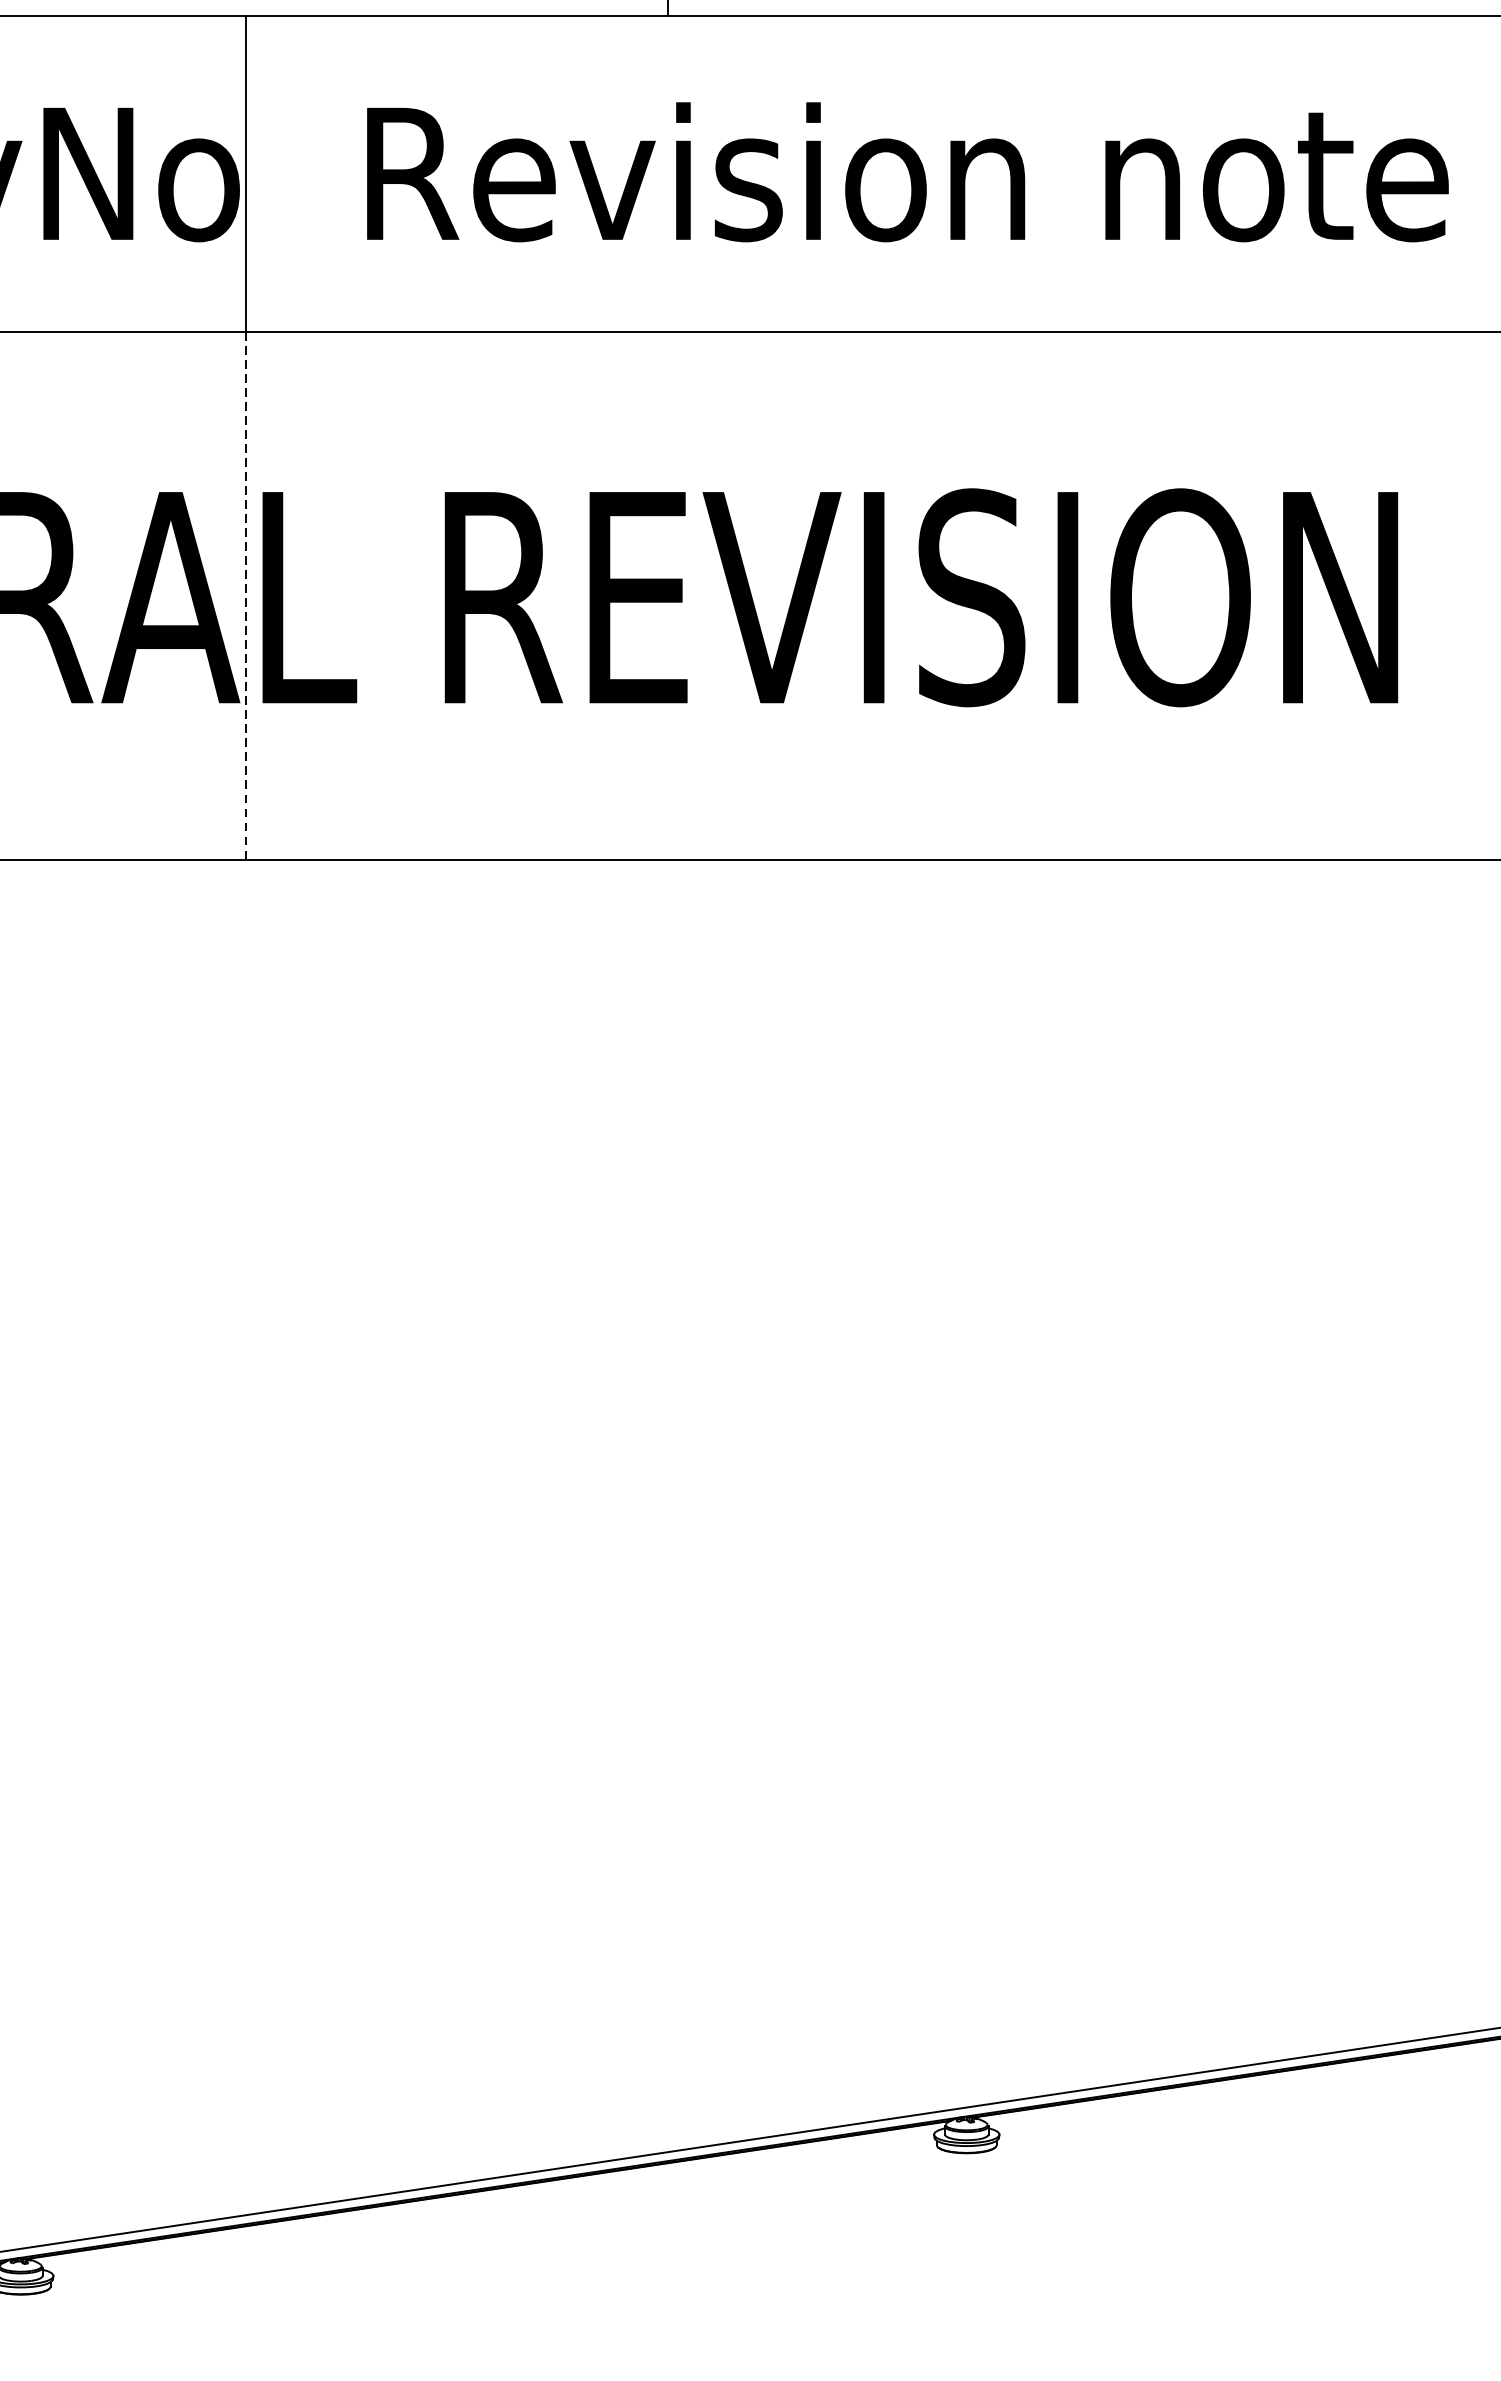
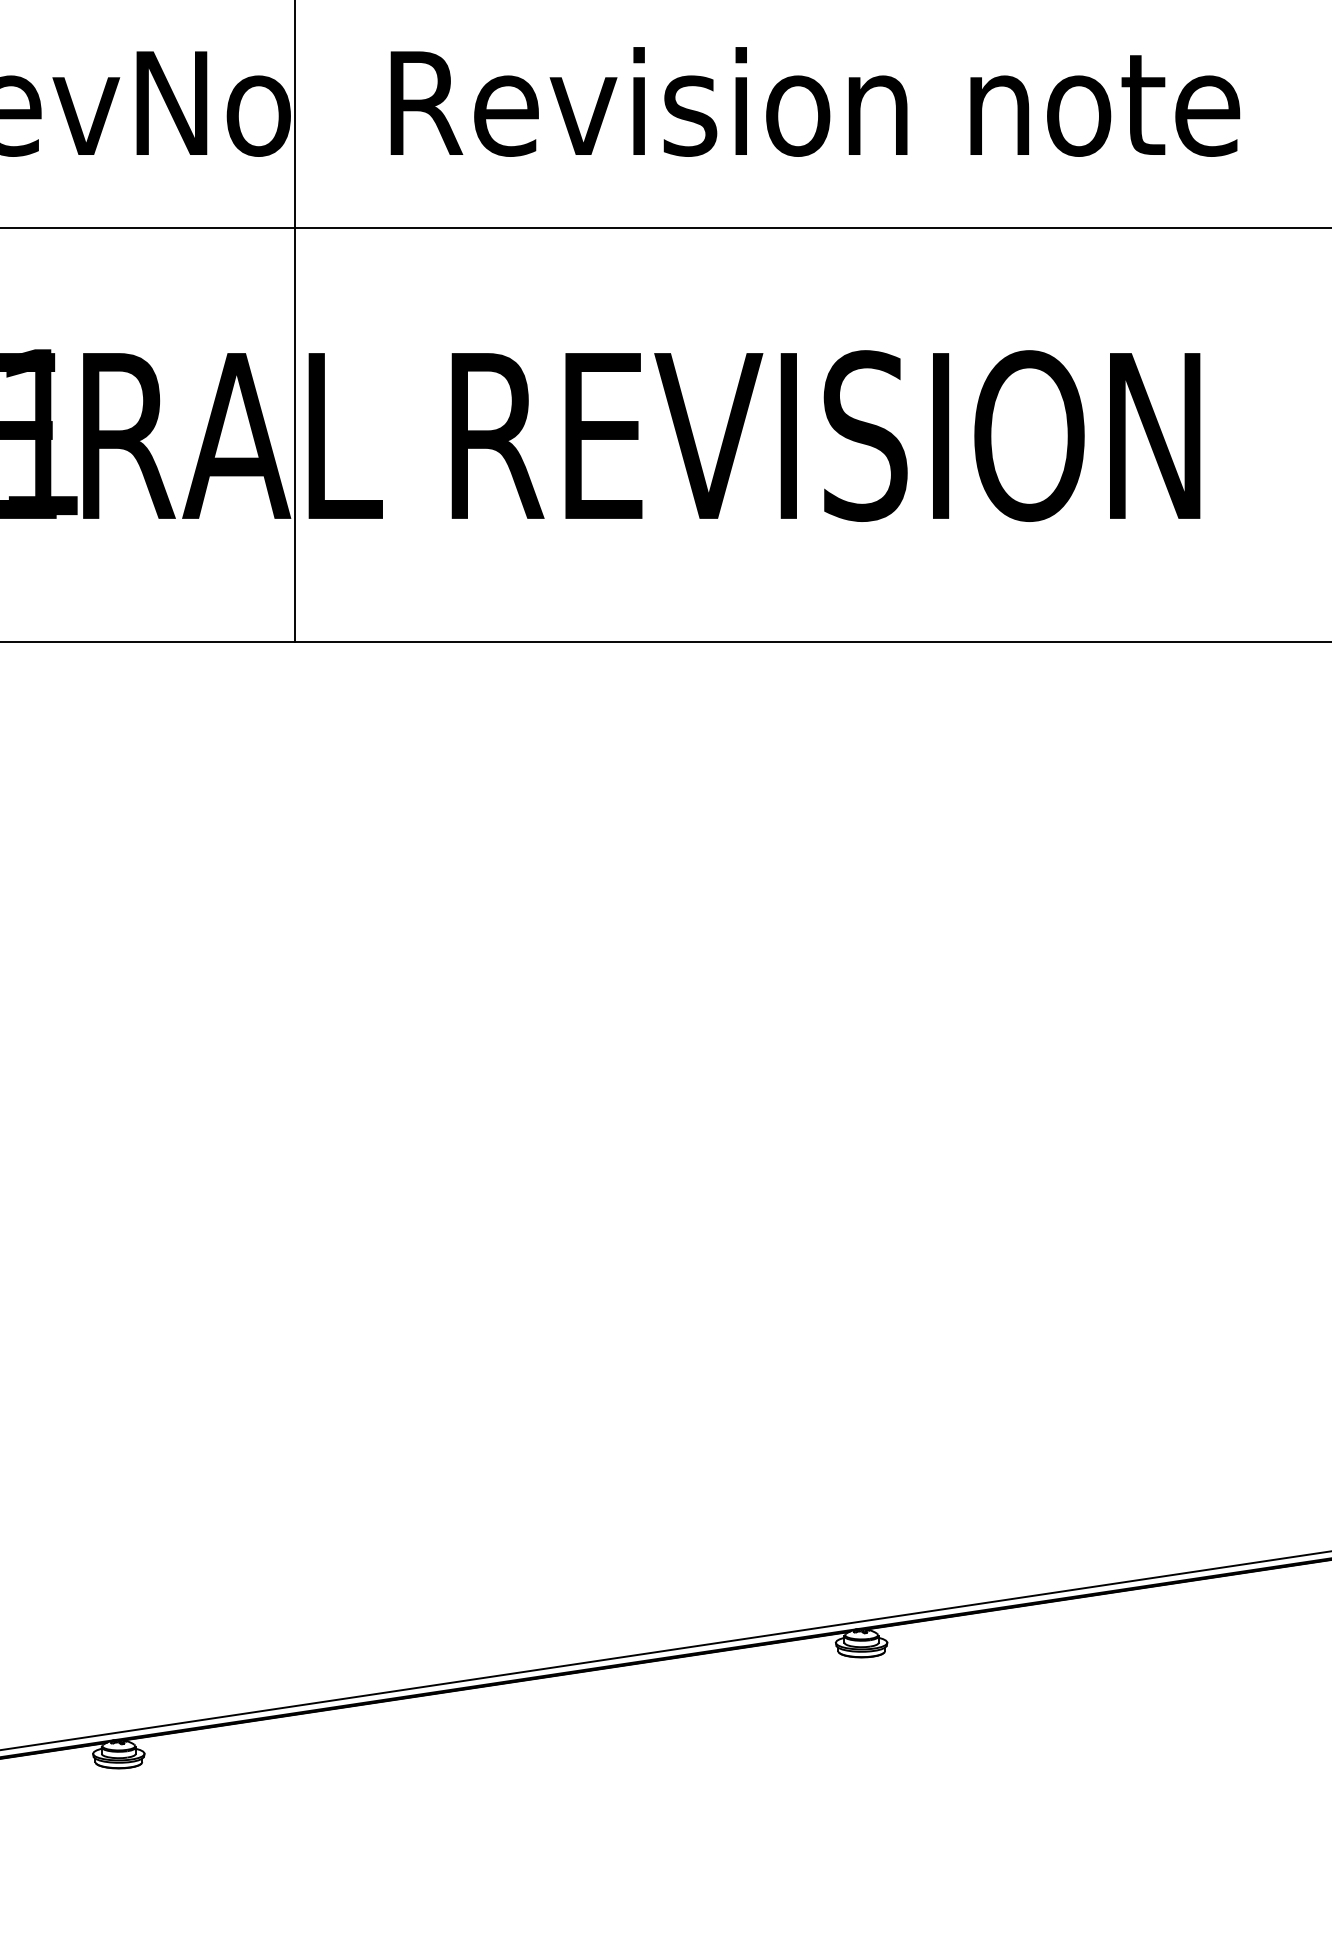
line: (245, 597) -> (295, 435), dashed -> solid

